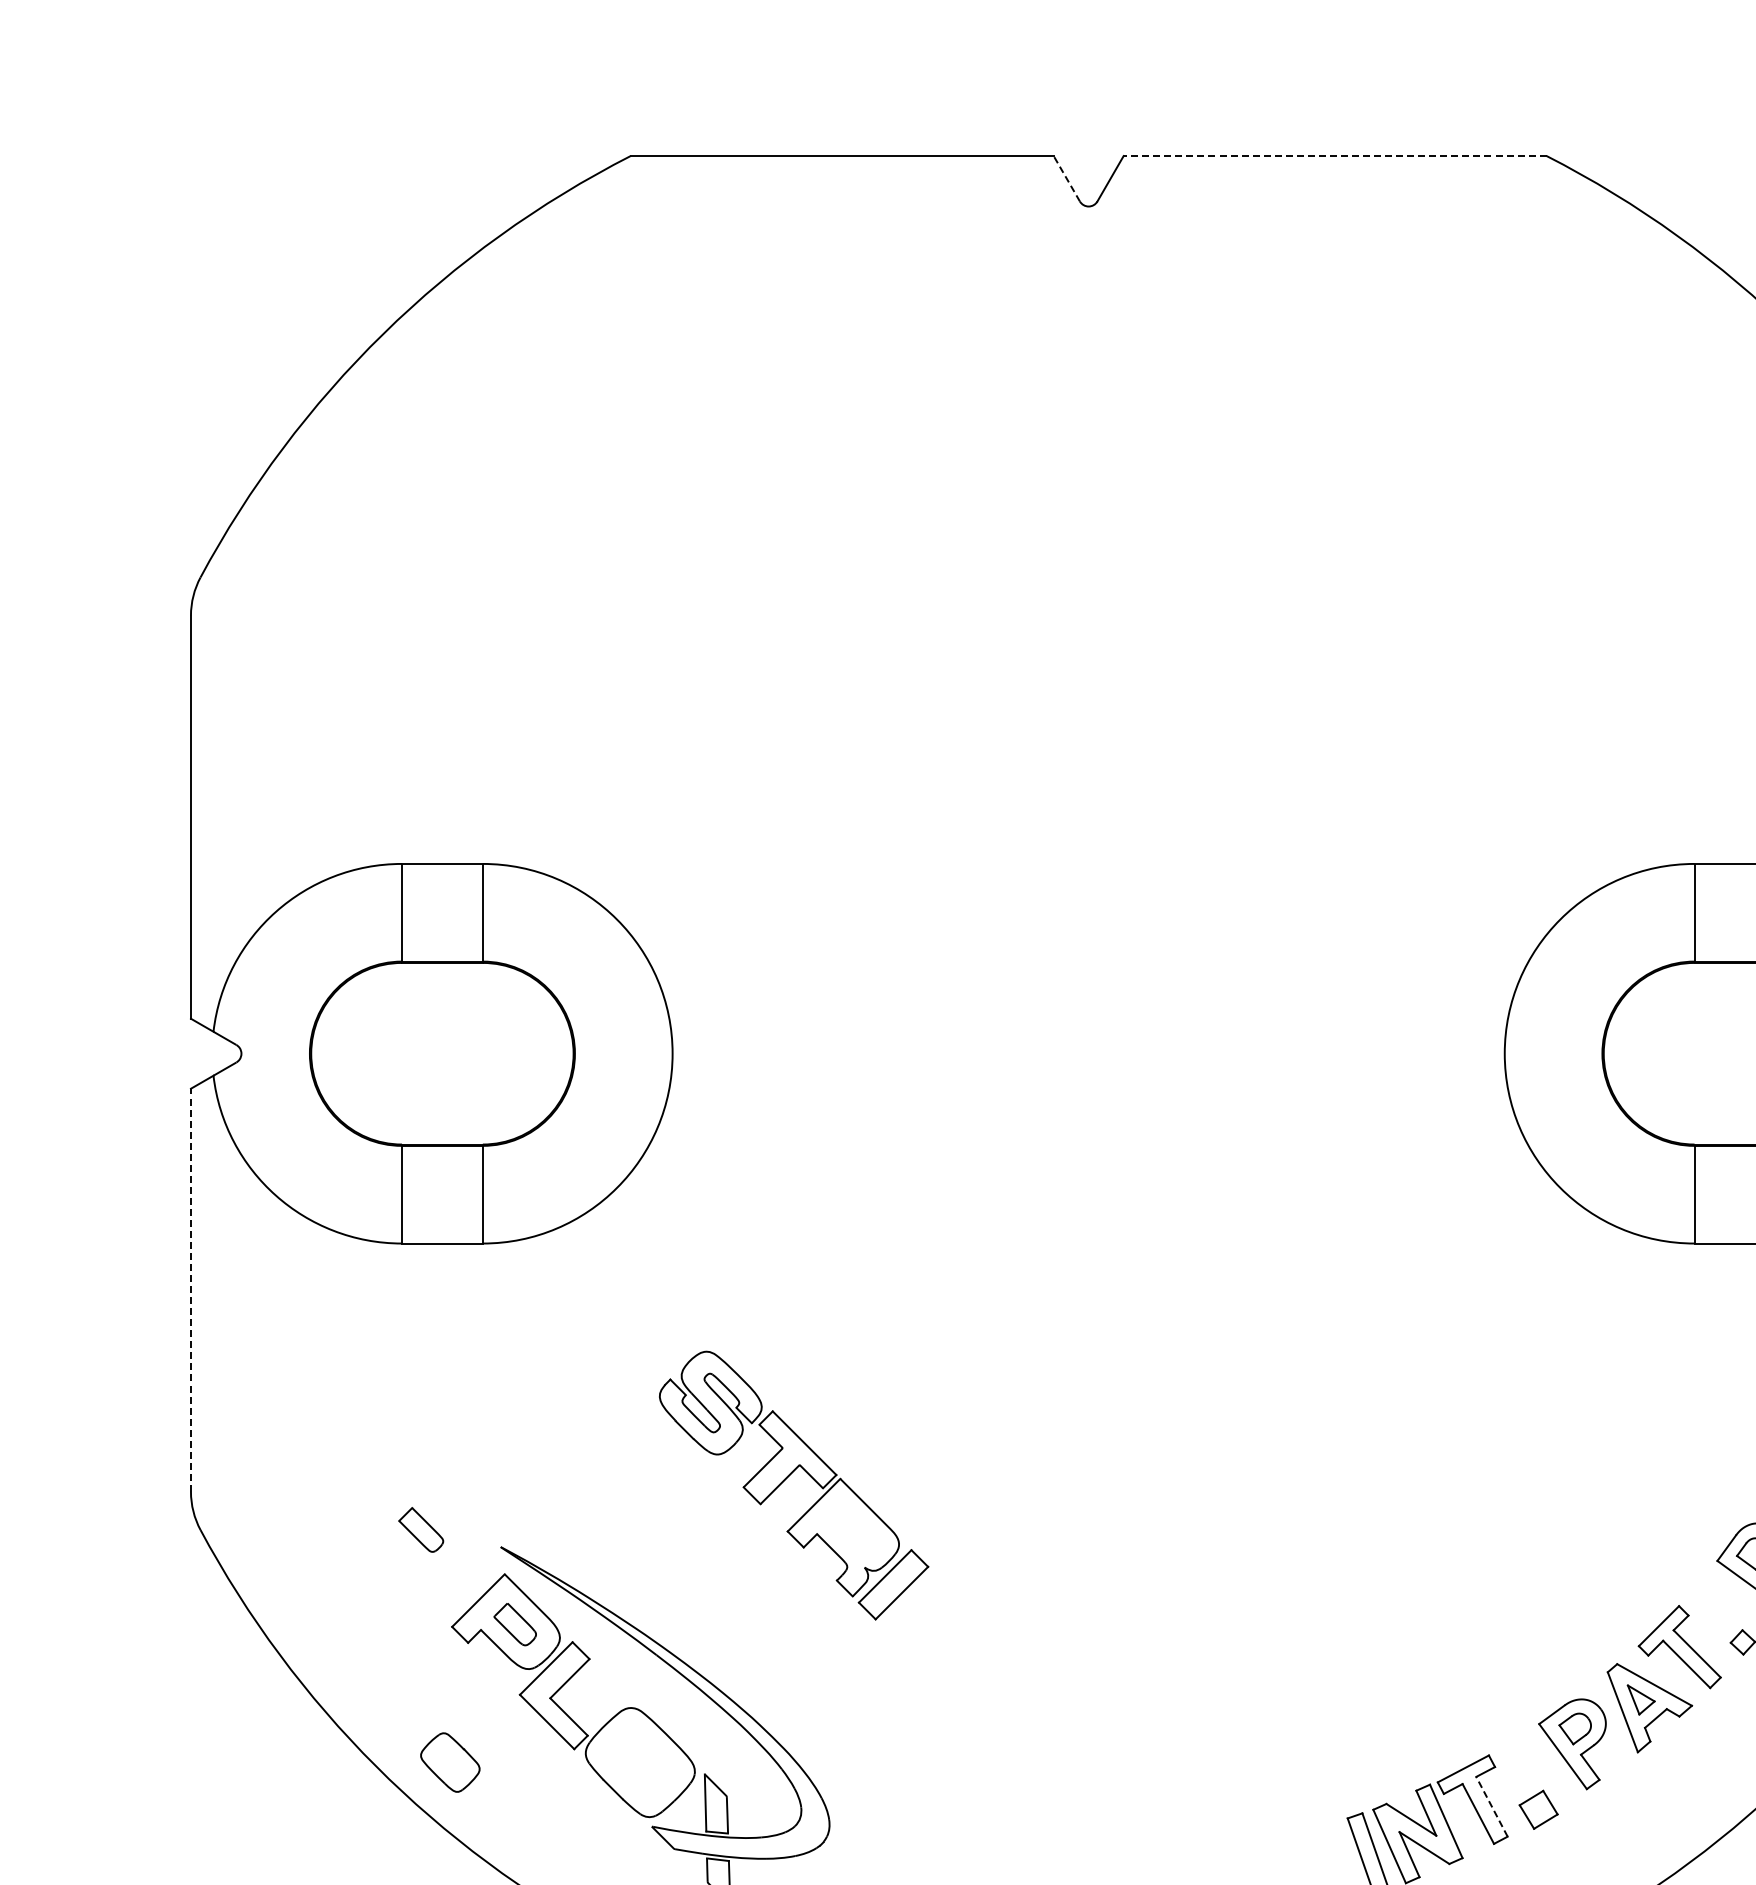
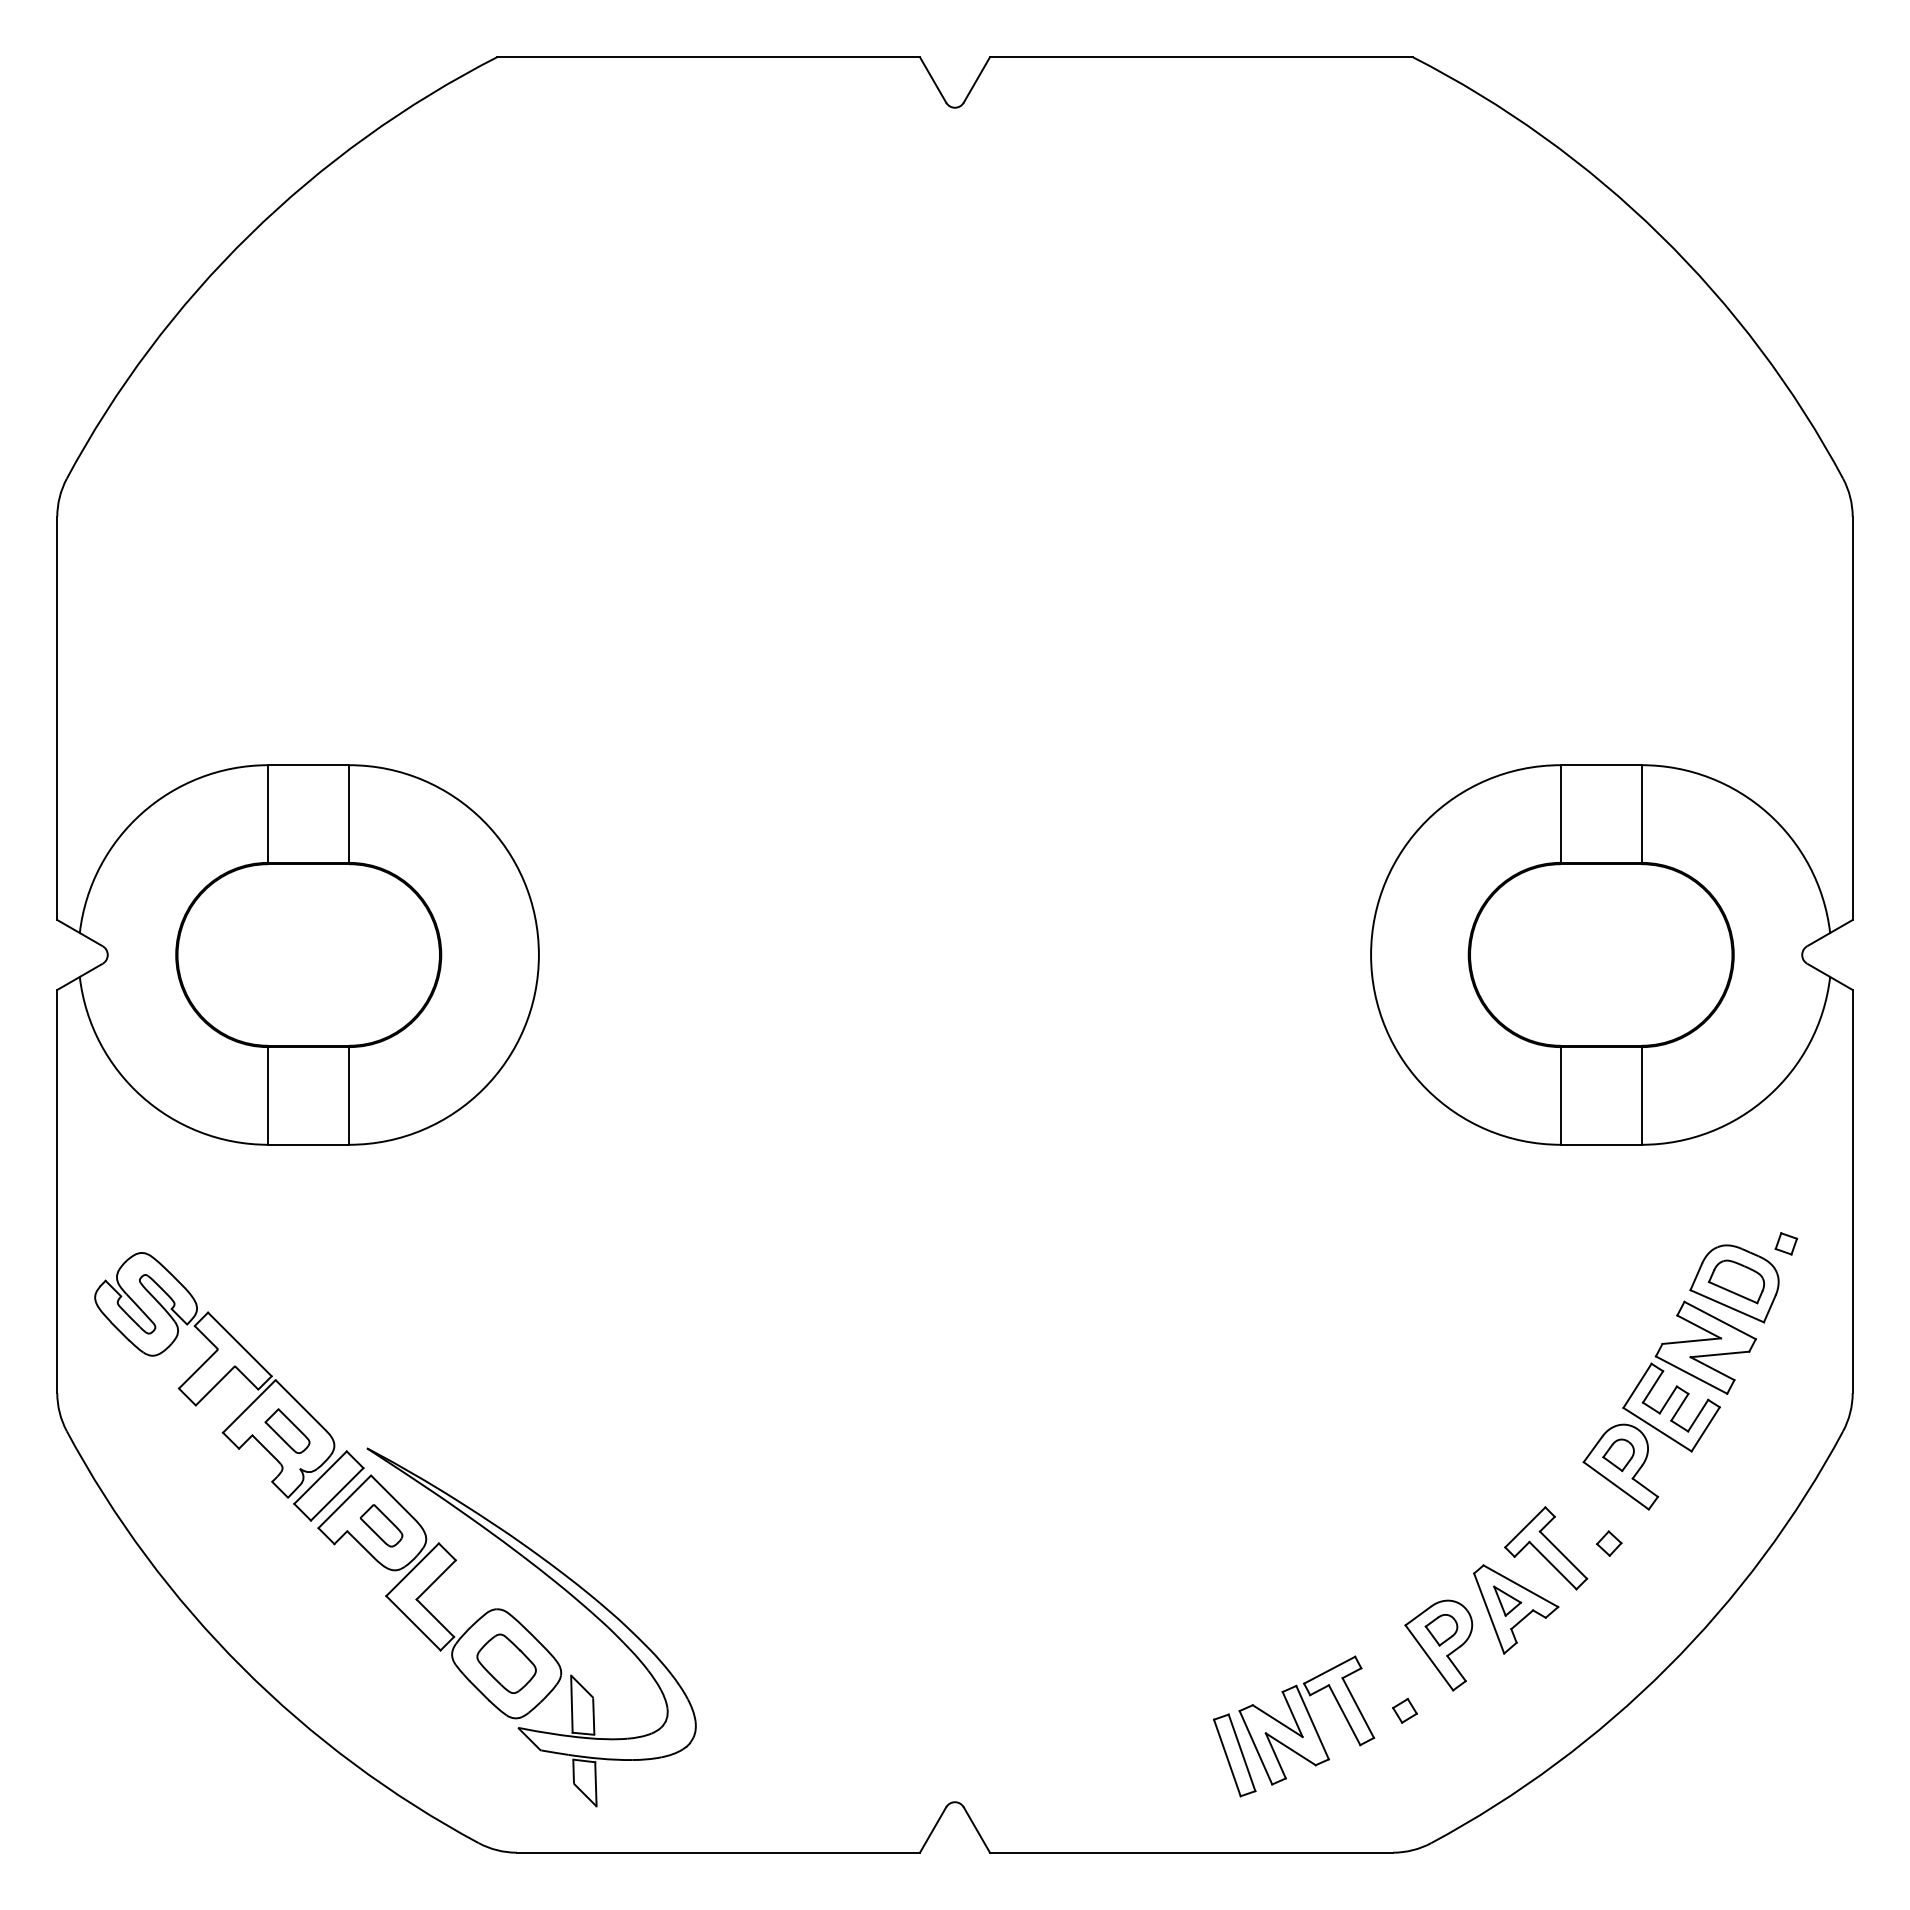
line: (1334, 156) -> (1200, 57), dashed -> solid
line: (1066, 178) -> (932, 79), dashed -> solid
line: (191, 1290) -> (57, 1191), dashed -> solid
part: (788, 1478) -> (223, 1379), moved
part: (450, 1762) -> (506, 1663), moved
line: (1492, 1807) -> (1358, 1708), dashed -> solid
part: (1538, 1809) -> (1404, 1710), size x0.62

